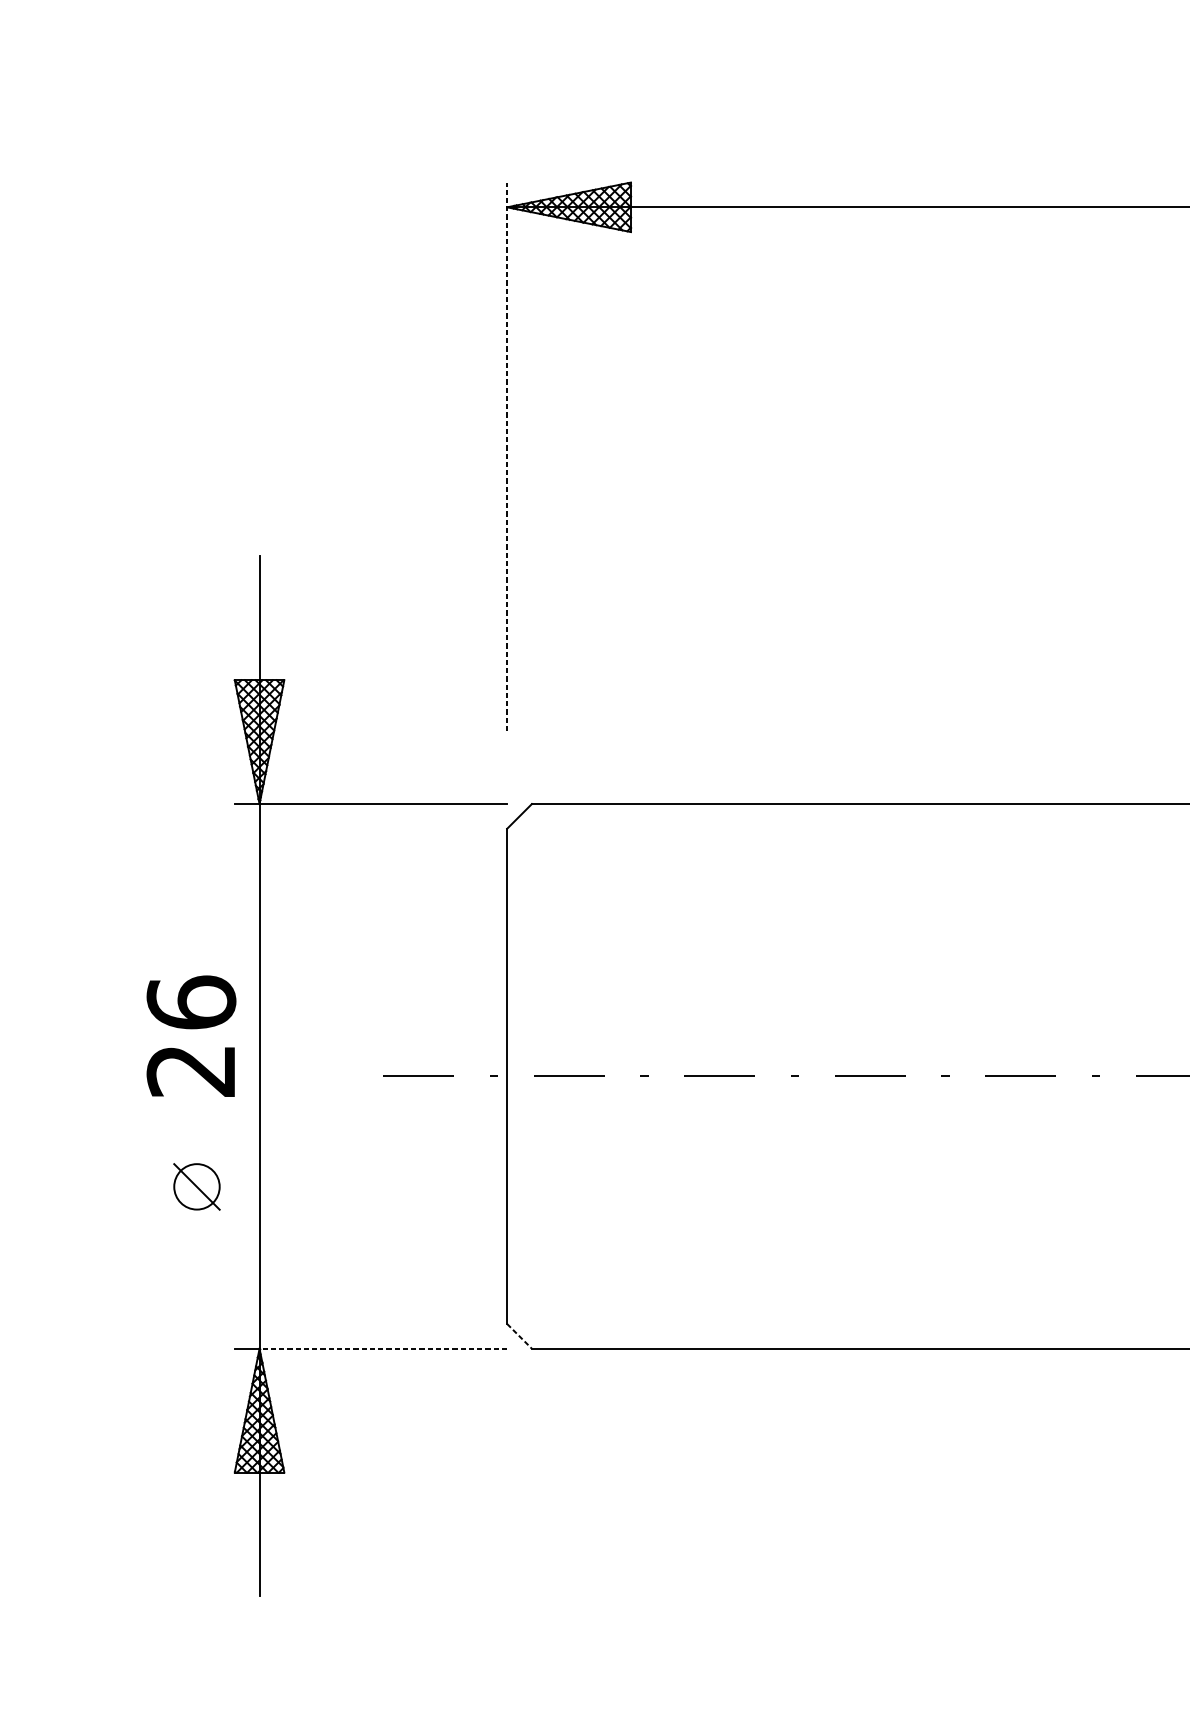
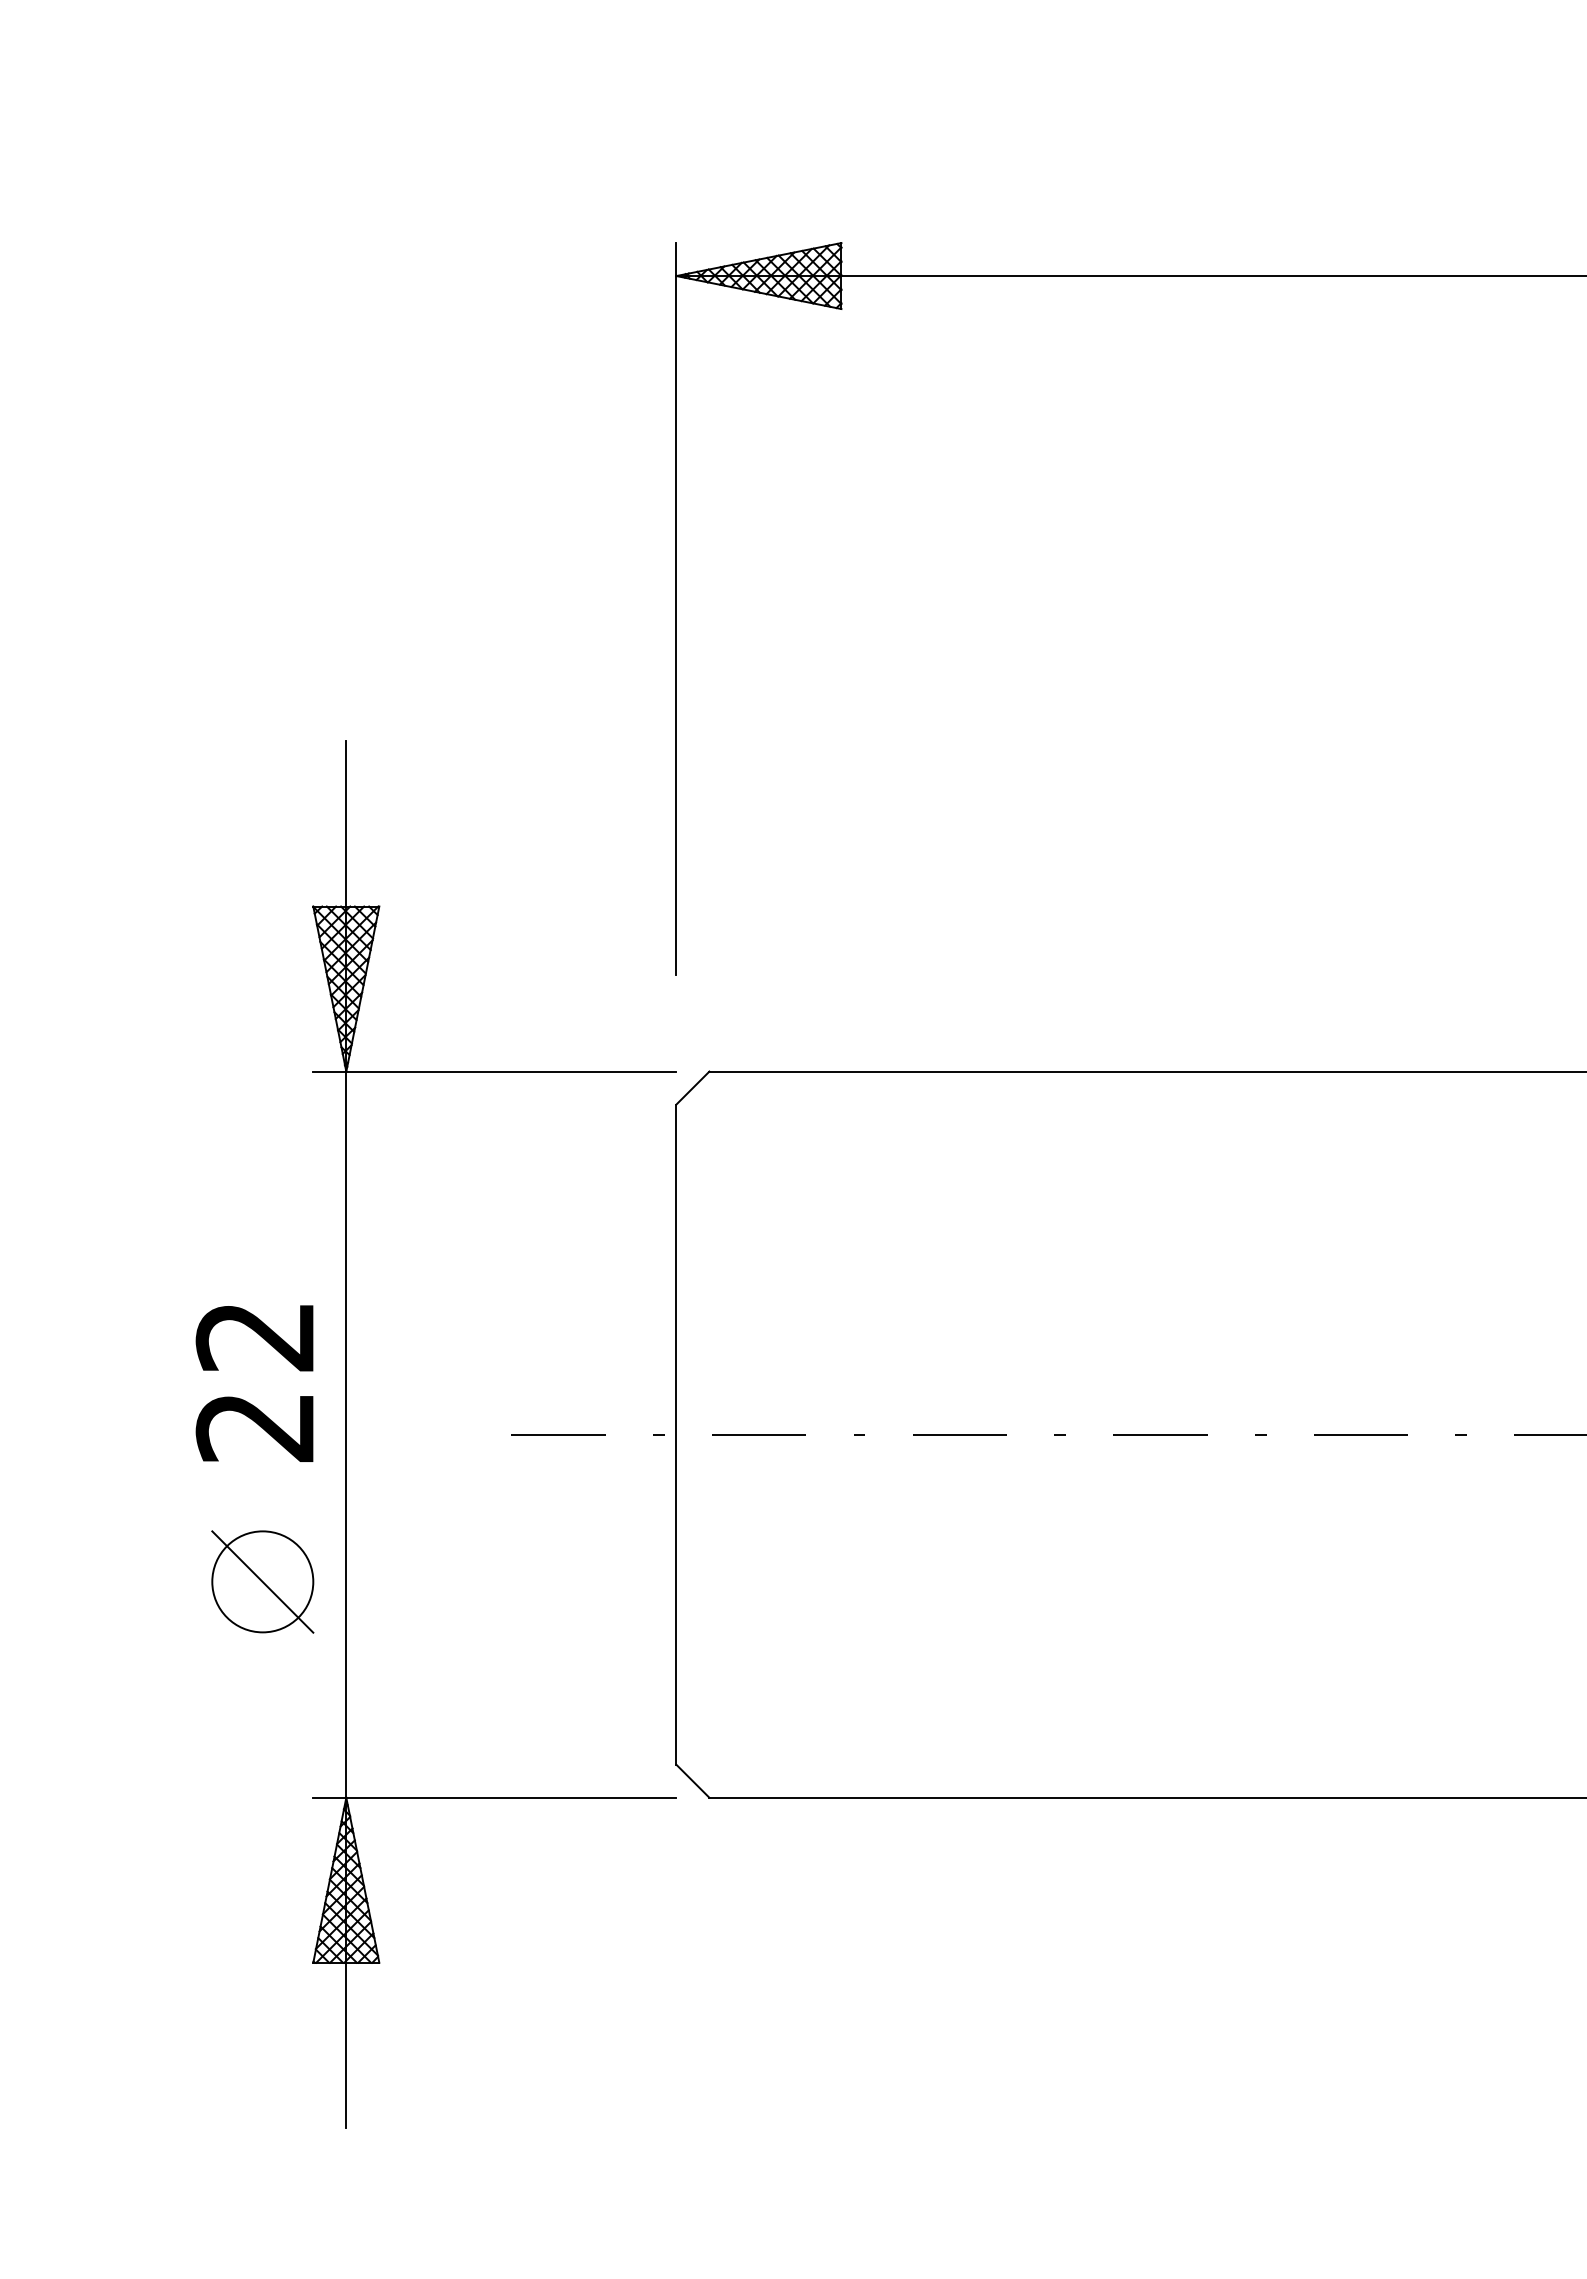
line: (507, 456) -> (676, 608), dashed -> solid
text: (191, 1002) -> (255, 1335), 26 -> 22
part: (196, 1186) -> (262, 1581), size x1.67
line: (519, 1336) -> (693, 1781), dashed -> solid
line: (382, 1348) -> (510, 1797), dashed -> solid

